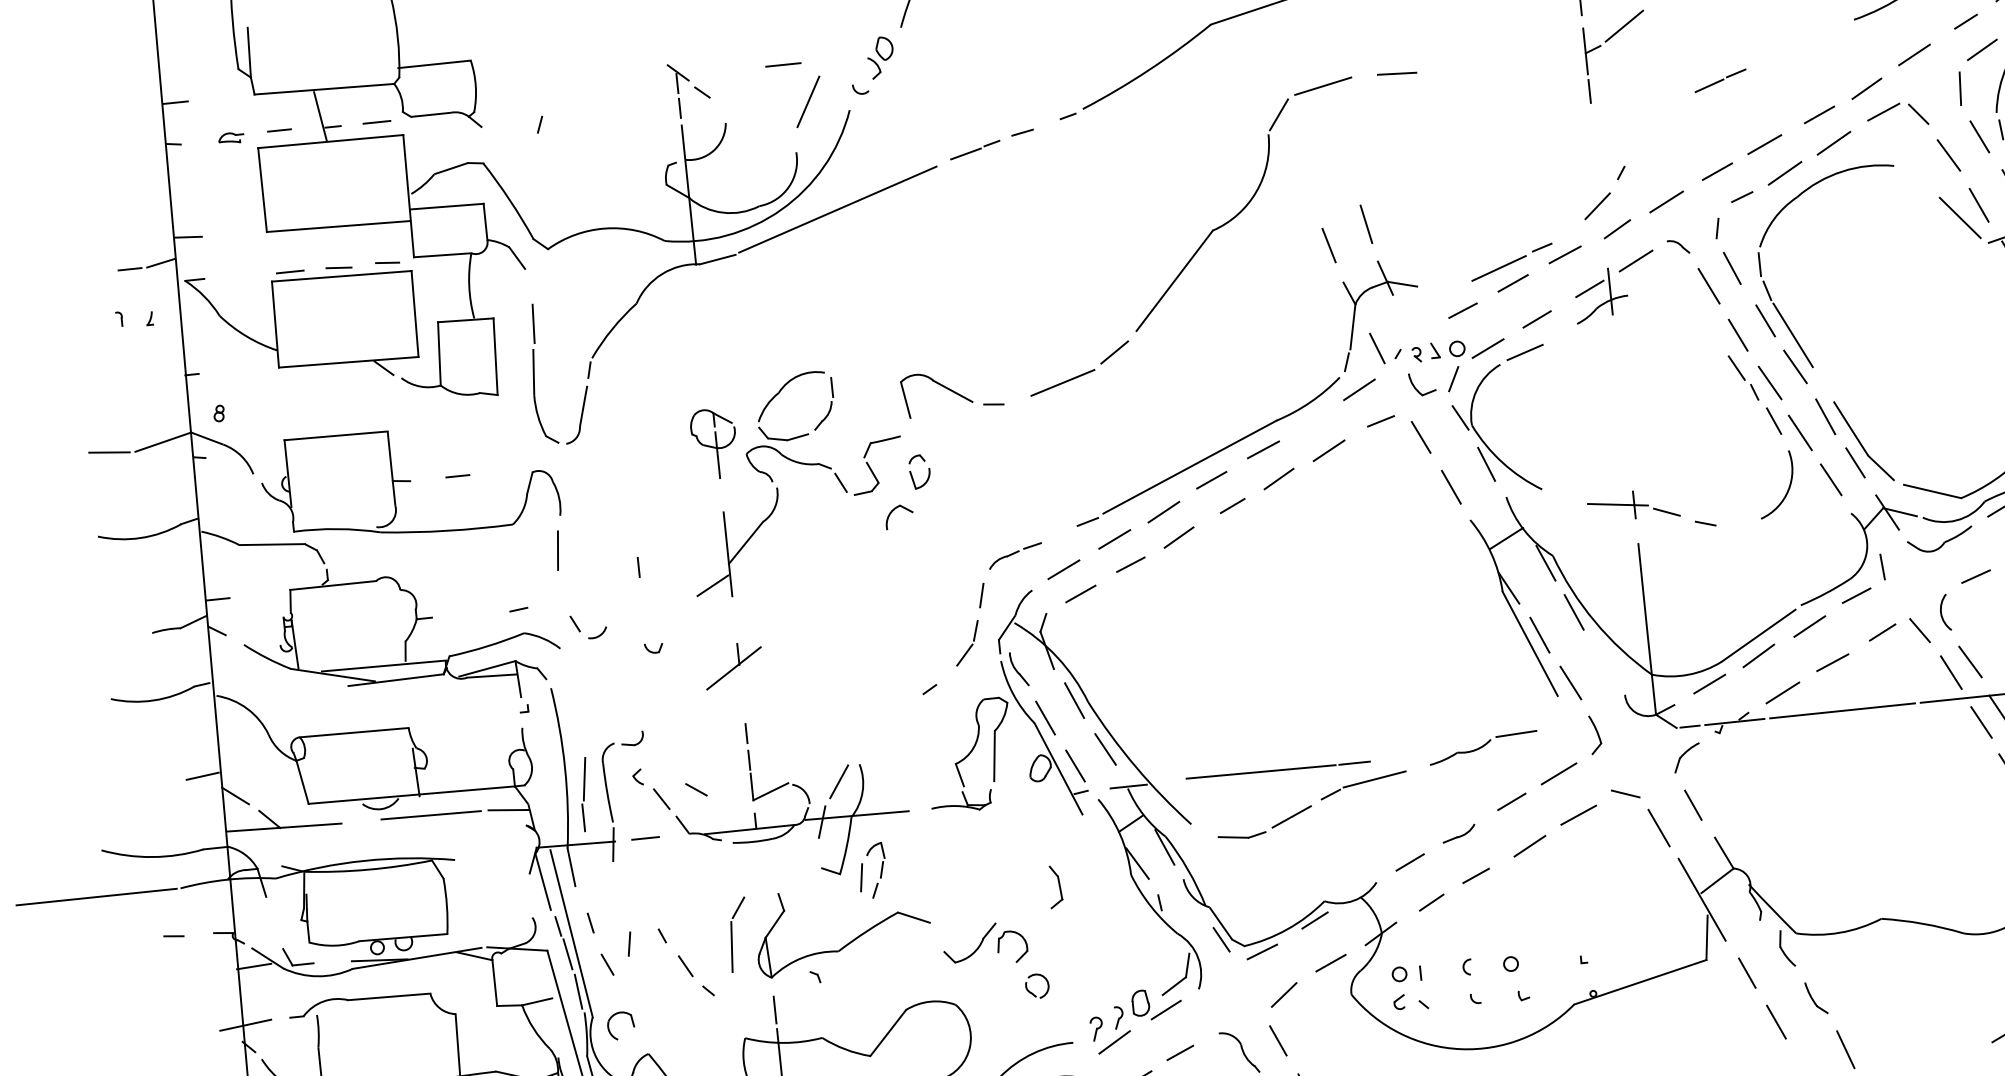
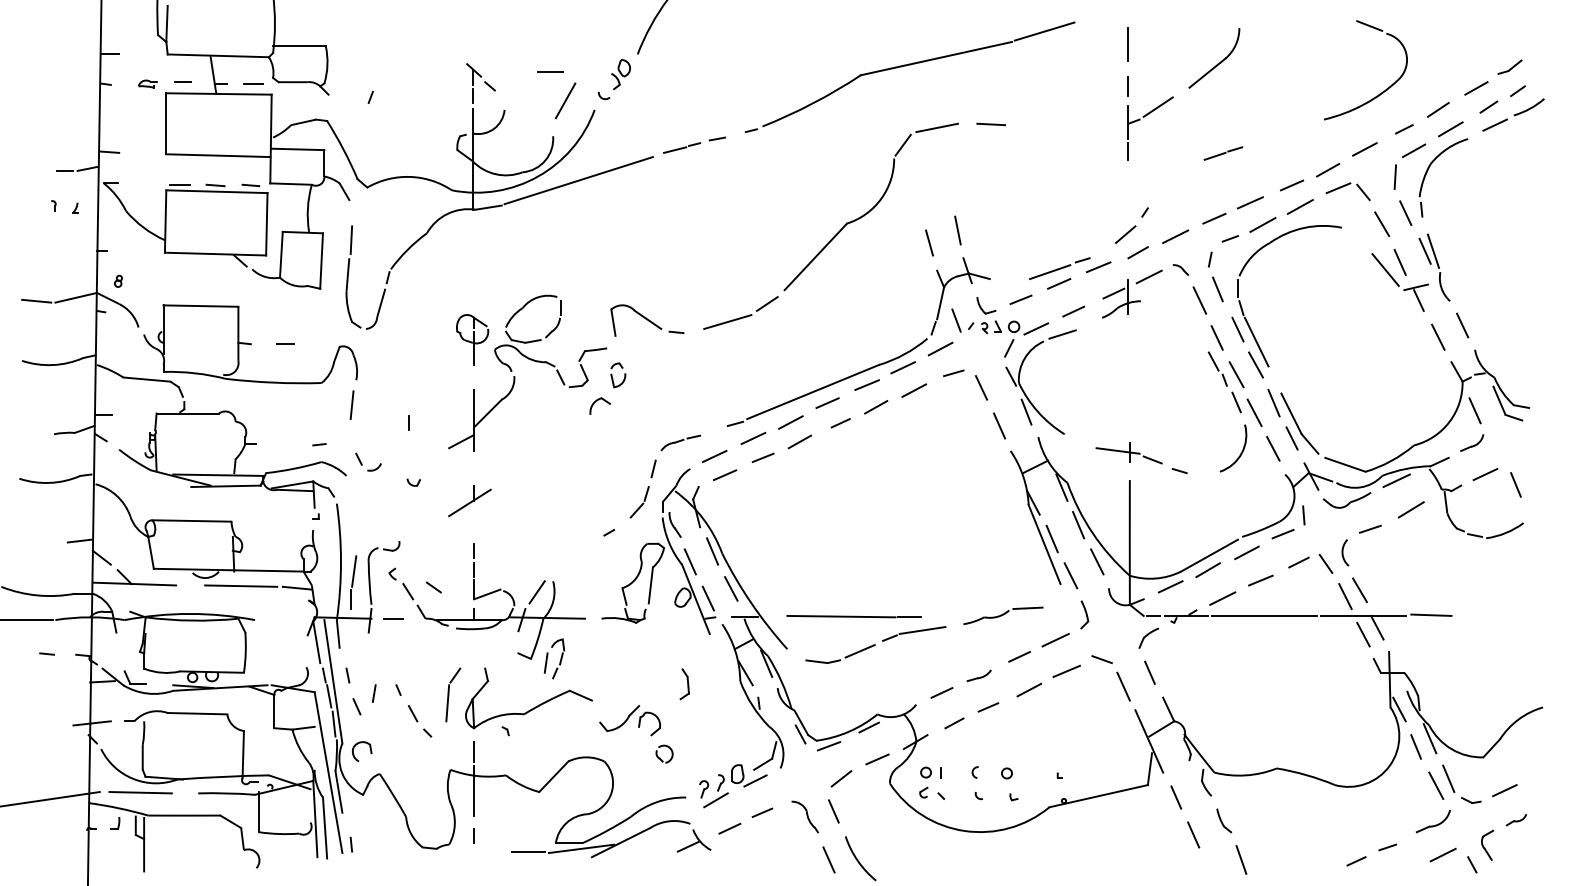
part: (1422, 383) -> (986, 305), moved
line: (1309, 420) -> (902, 367), added
line: (1605, 659) -> (1097, 561), added

